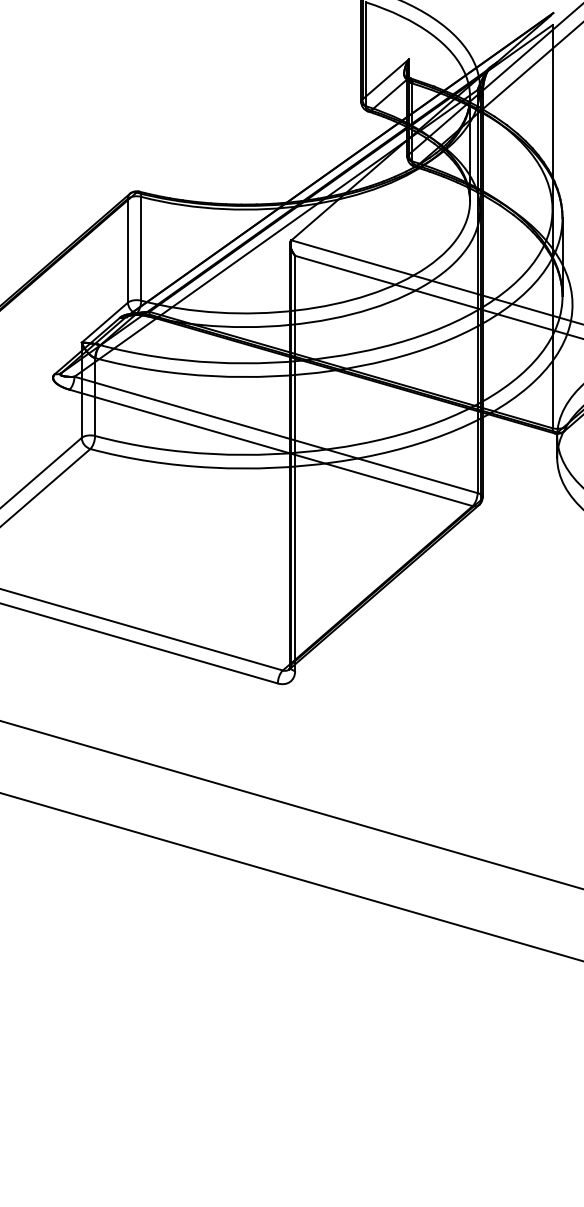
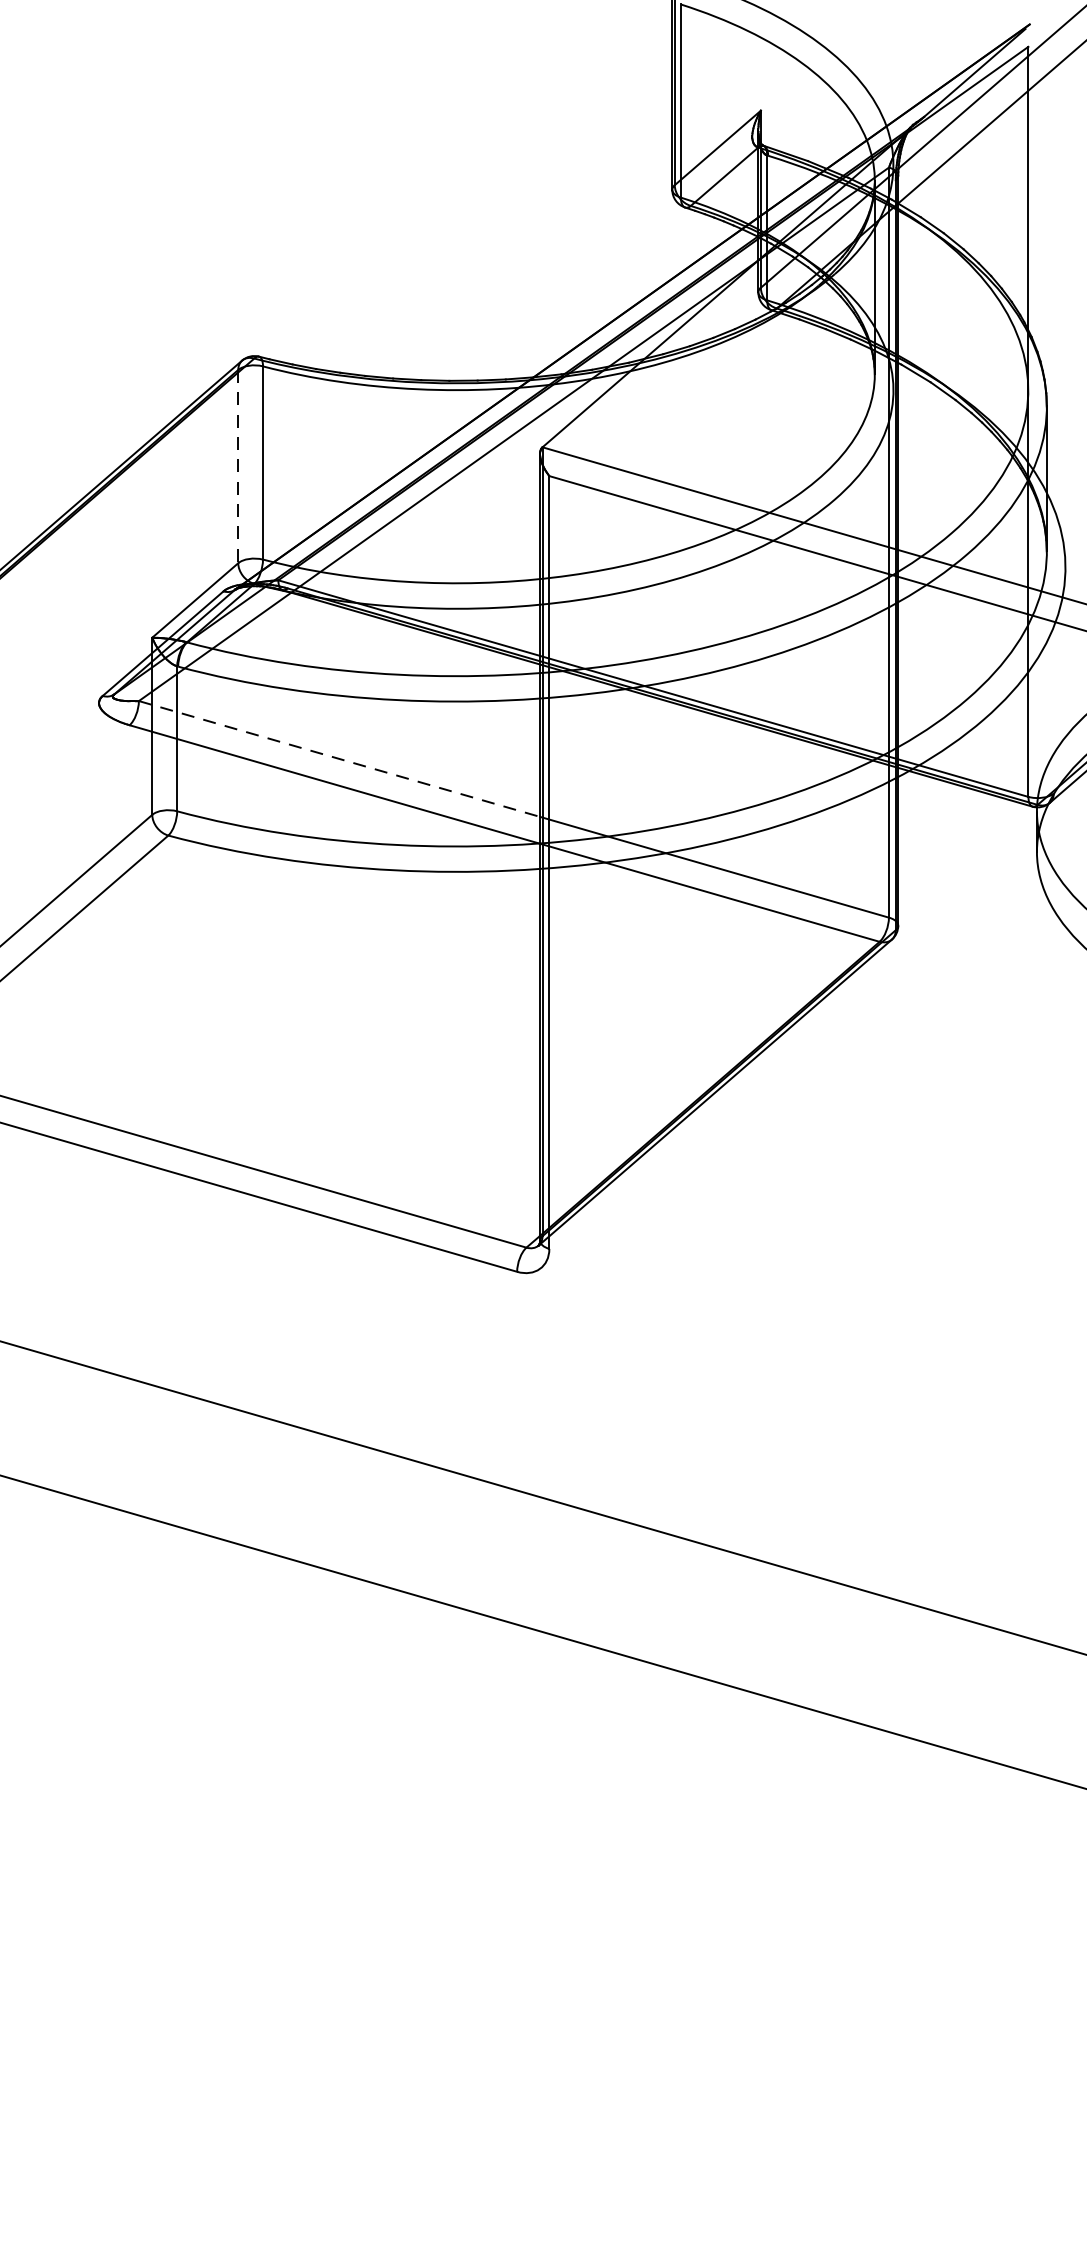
line: (127, 250) -> (237, 466), solid -> dashed
line: (182, 407) -> (339, 758), solid -> dashed

